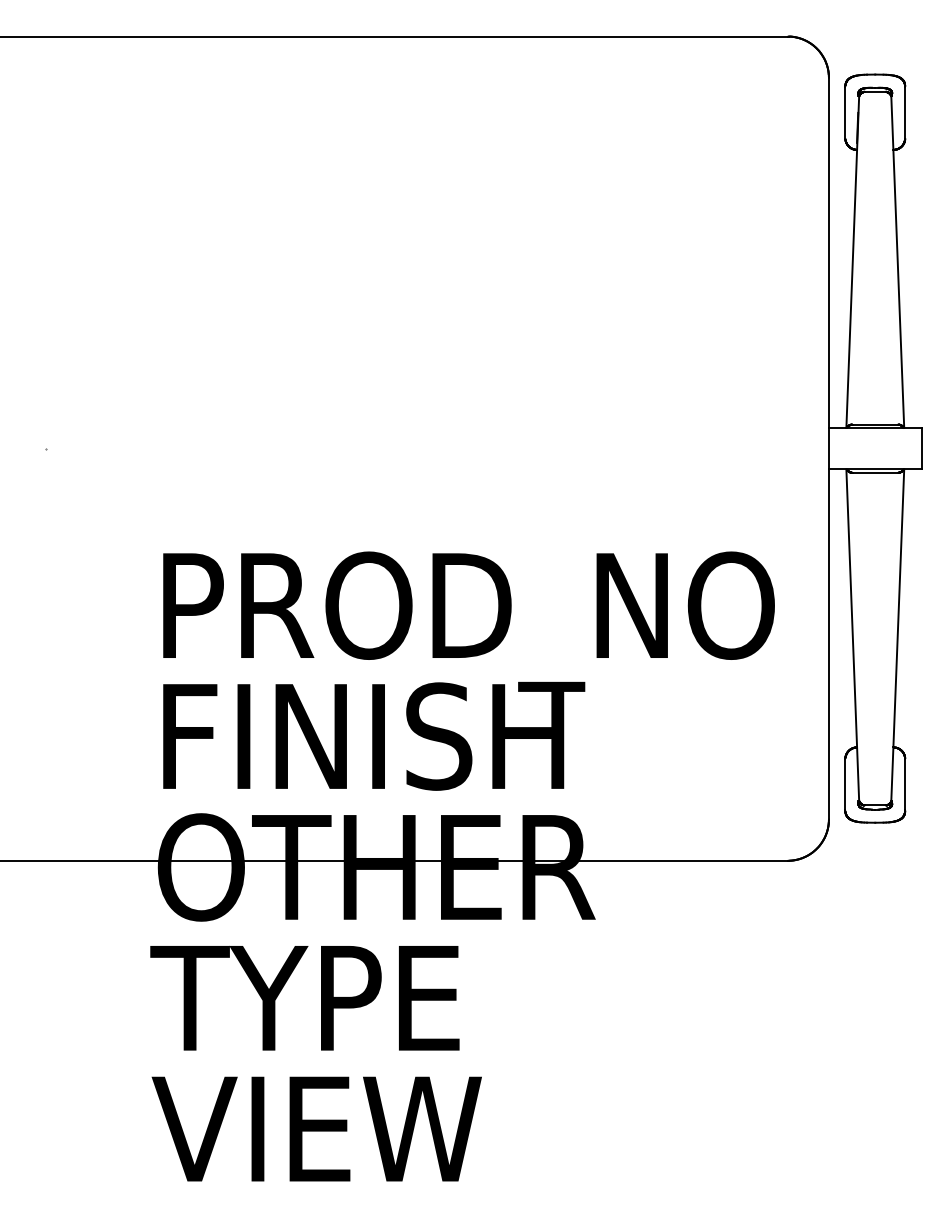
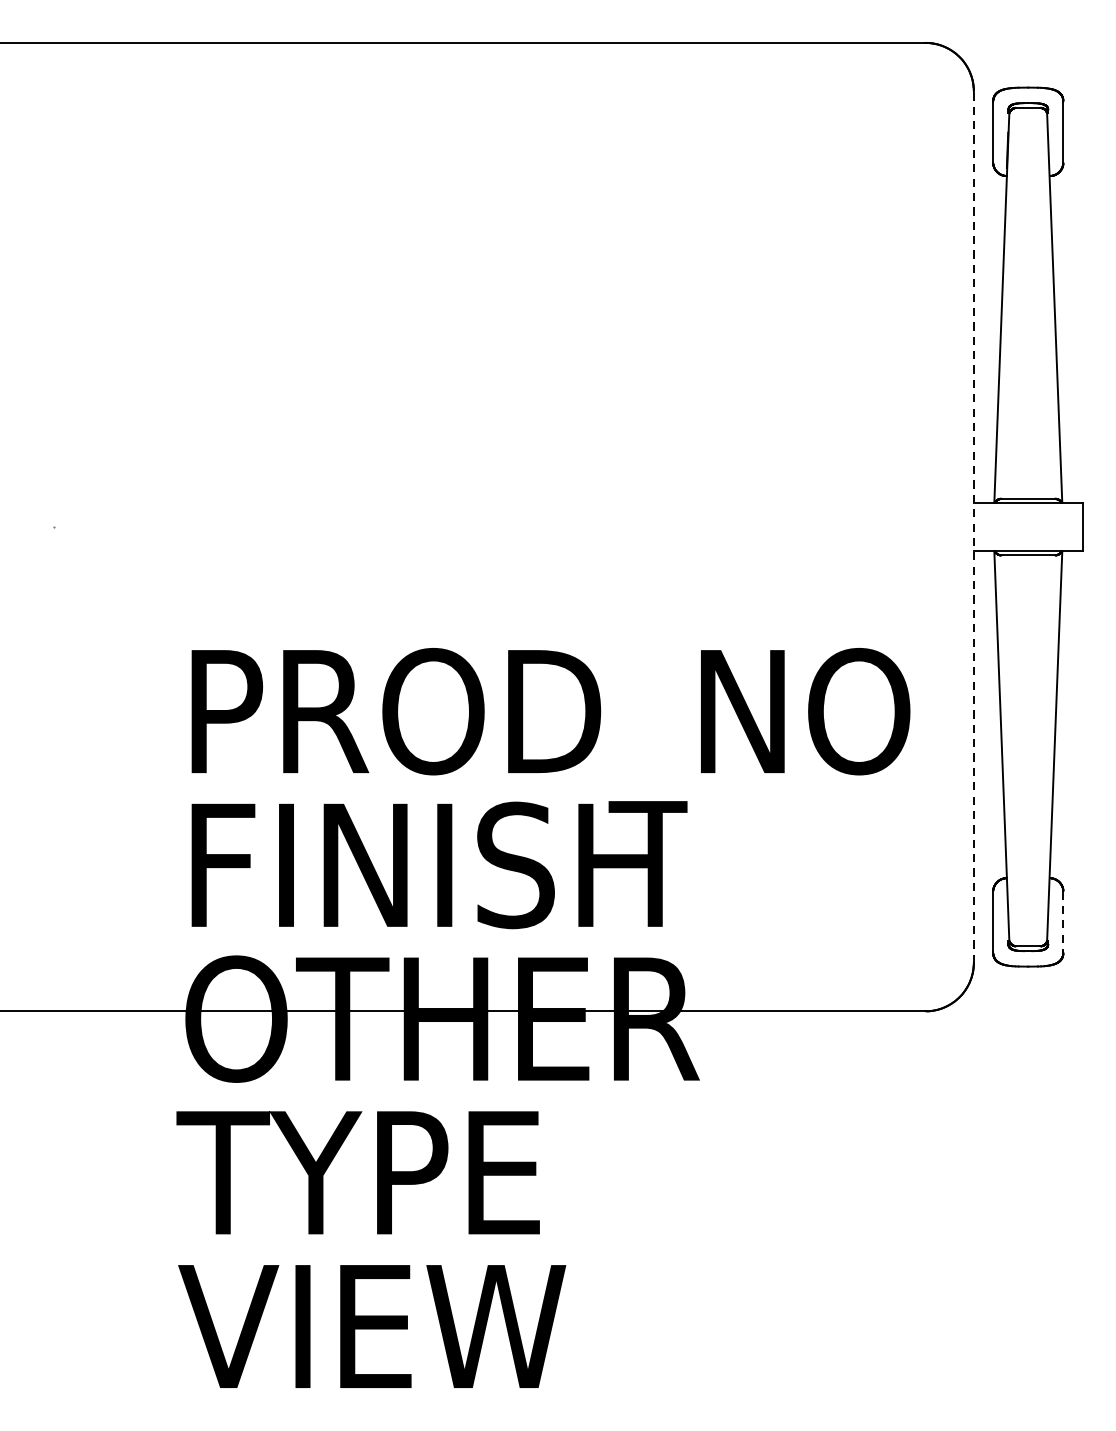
line: (828, 448) -> (973, 526), solid -> dashed
line: (905, 784) -> (1063, 921), solid -> dashed

